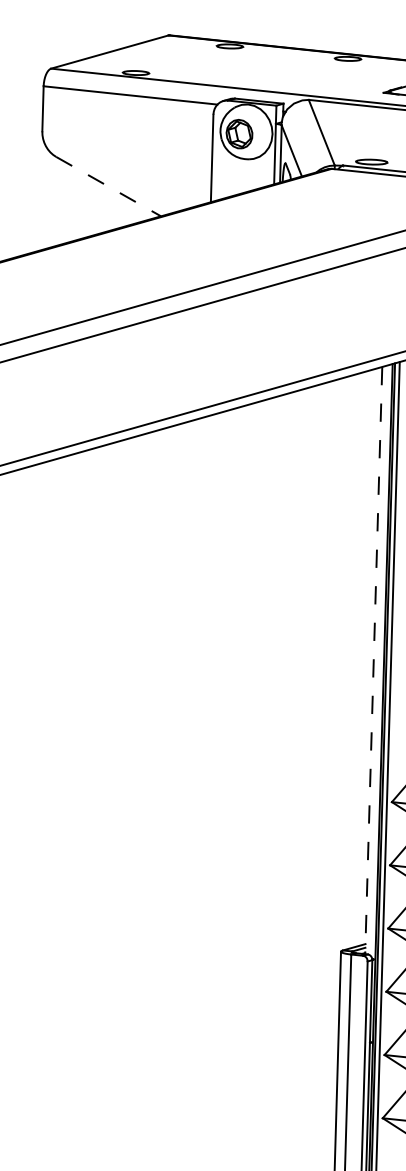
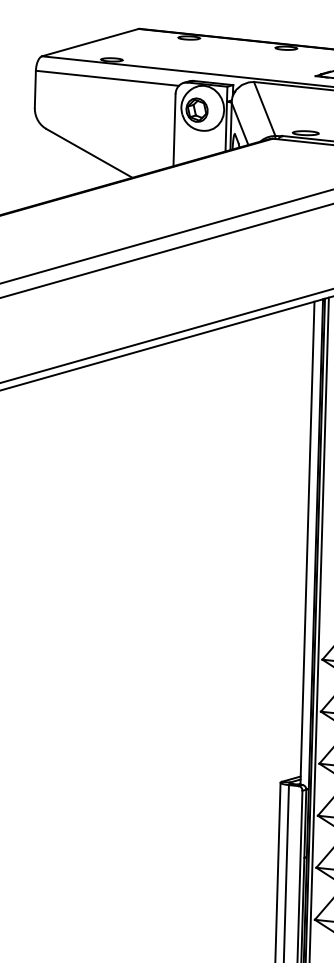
line: (108, 186) -> (89, 153), dashed -> solid
line: (373, 660) -> (307, 543), dashed -> solid

